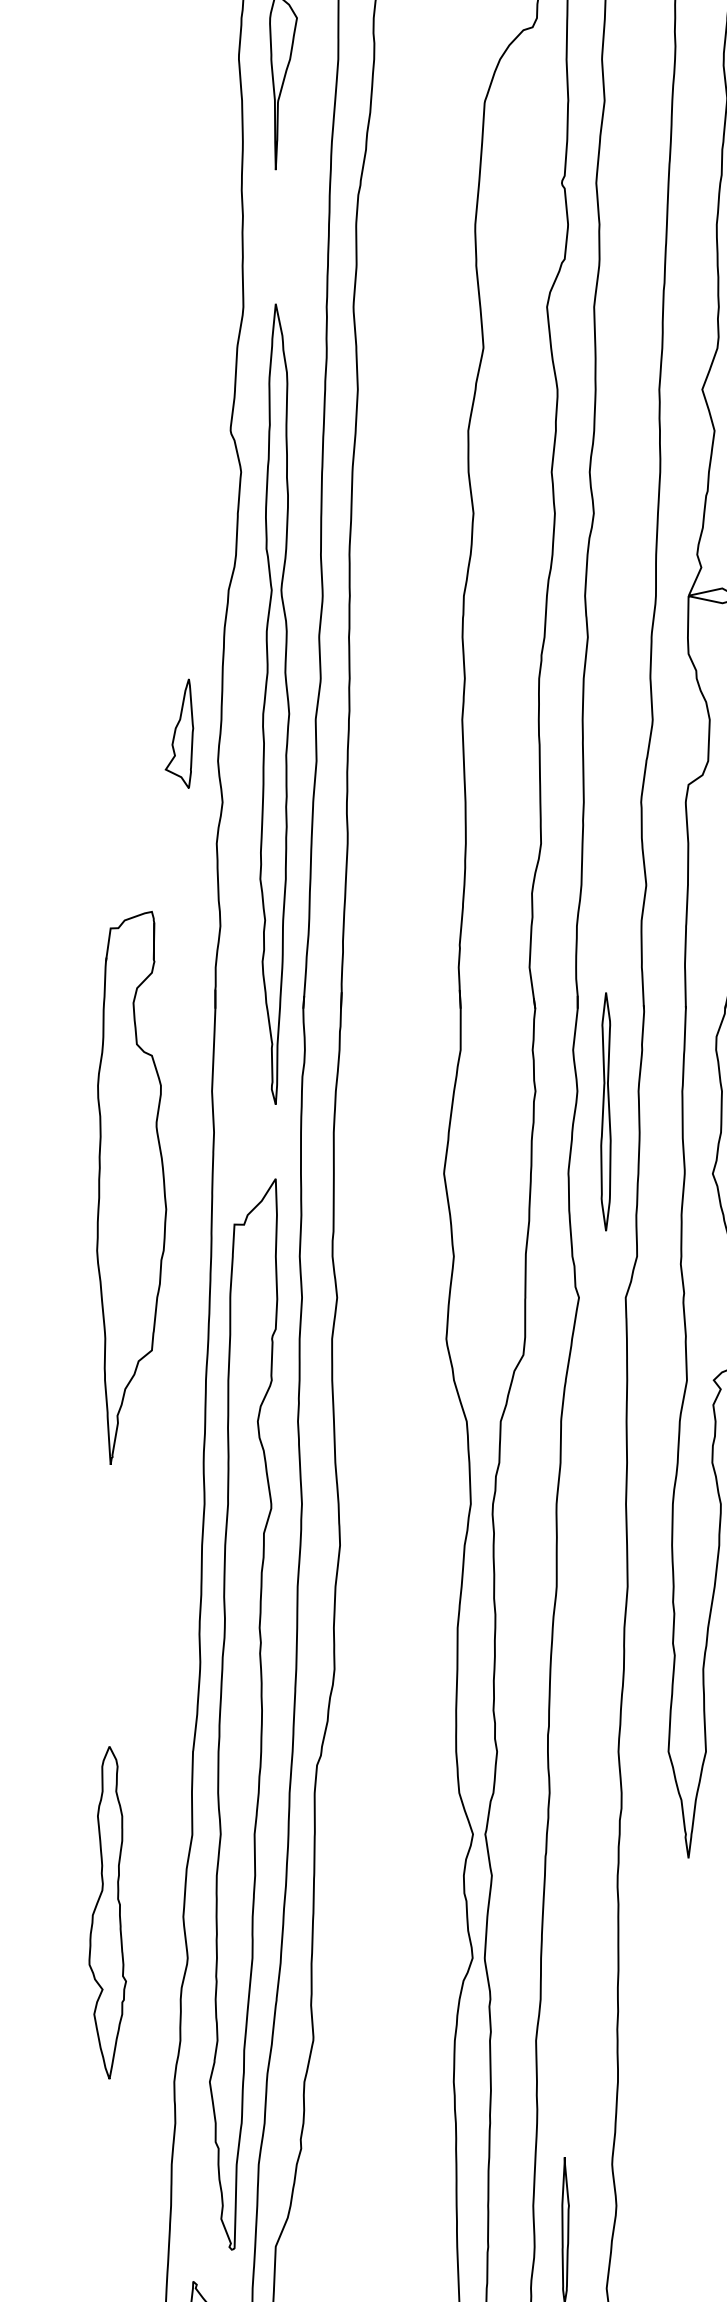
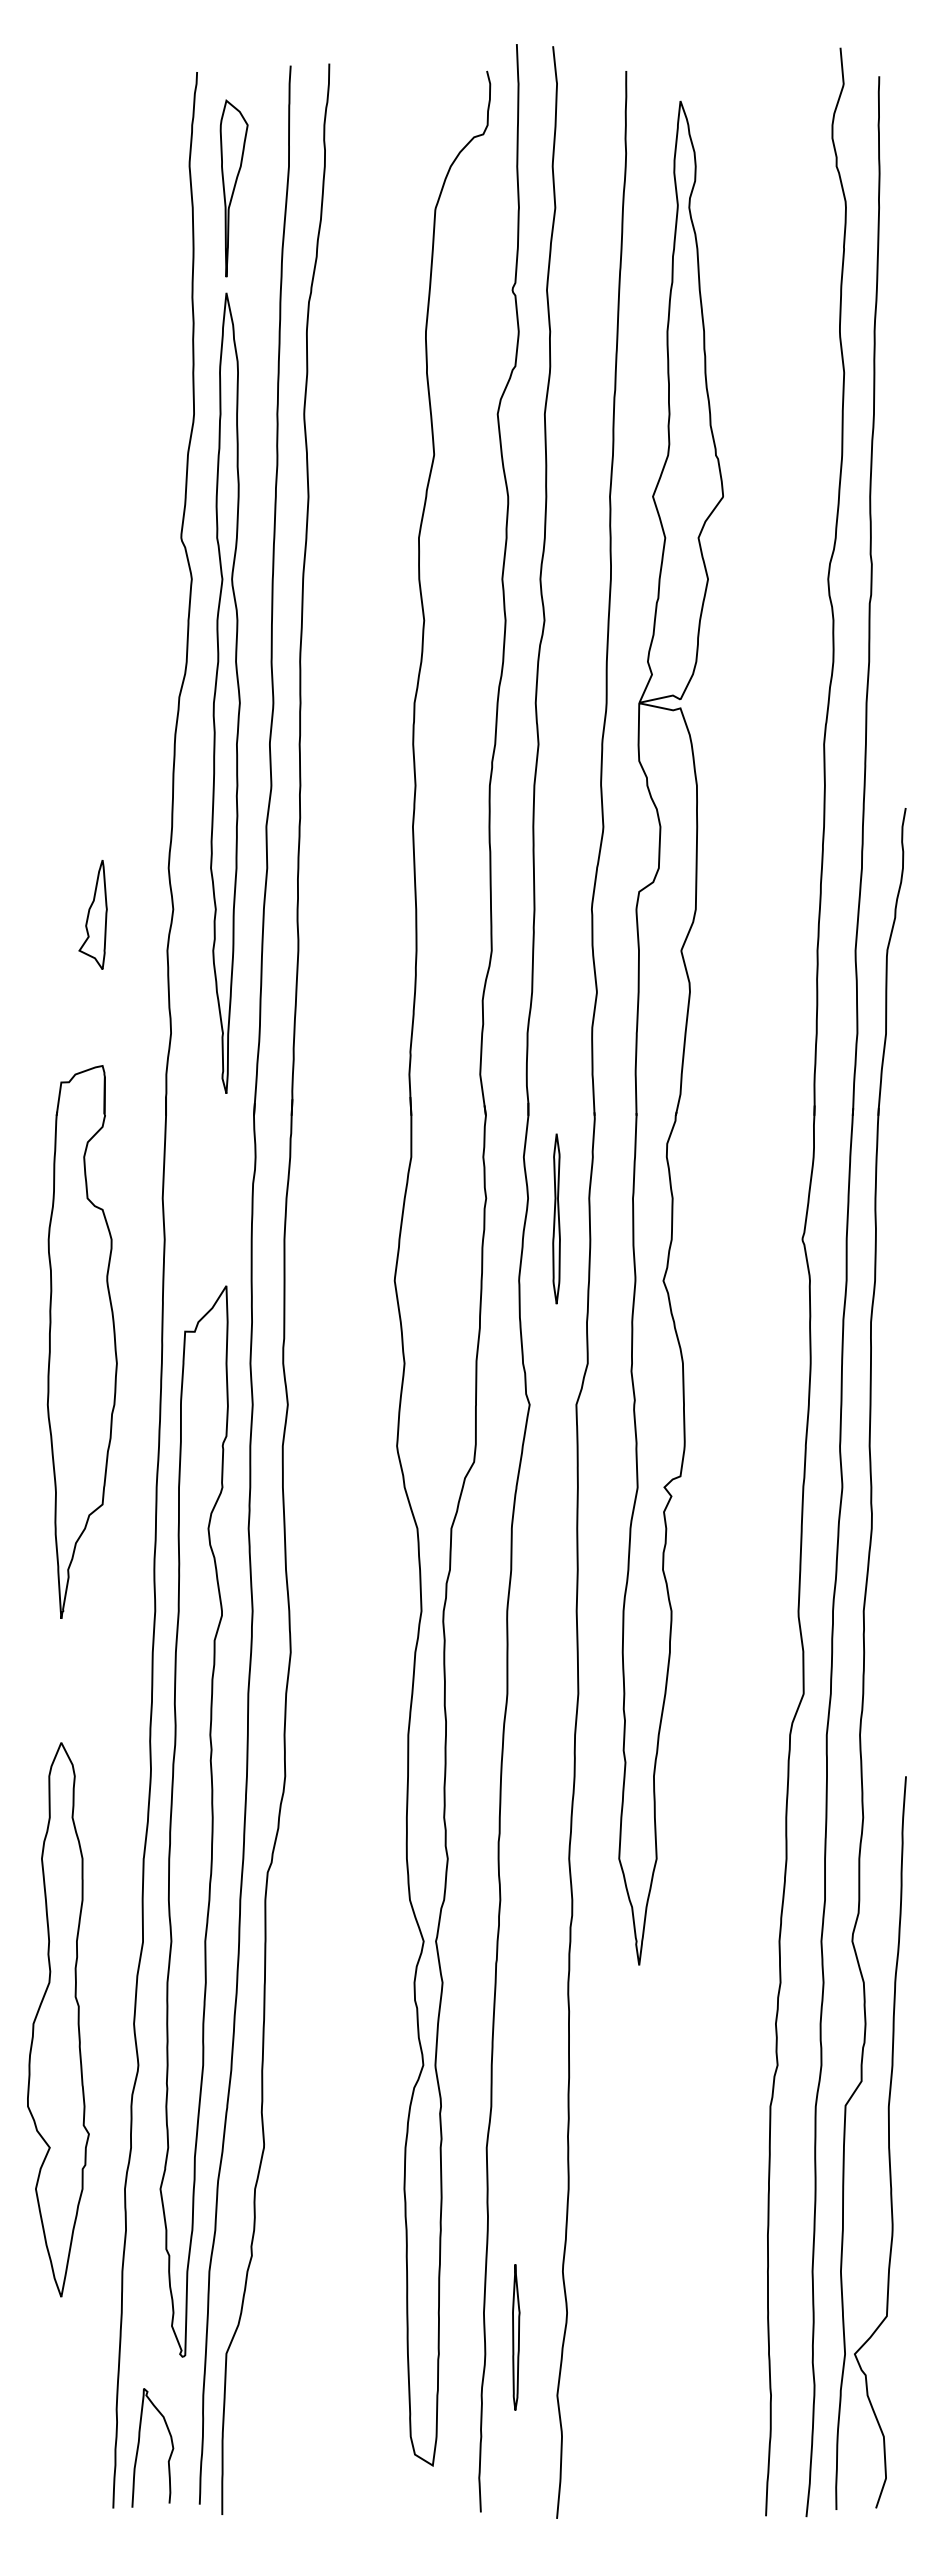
part: (274, 703) -> (225, 692), moved
part: (178, 733) -> (92, 914), moved
part: (605, 1111) -> (556, 1218), size x0.71
part: (130, 1187) -> (81, 1341), moved
part: (107, 1912) -> (58, 2019), size x1.67

